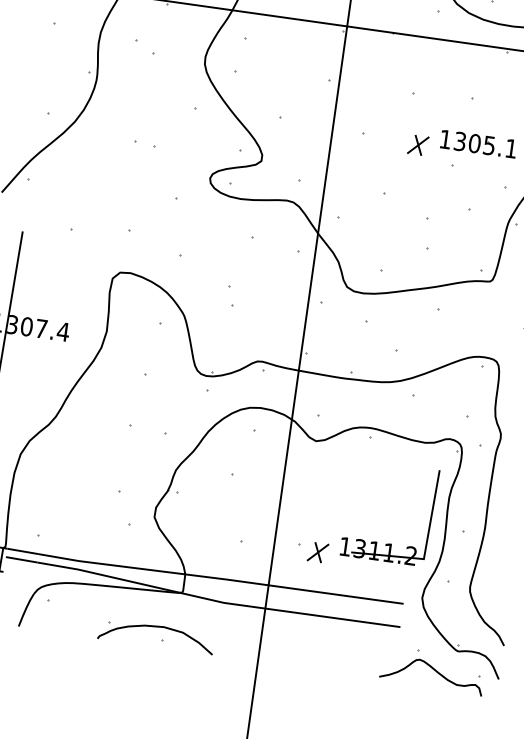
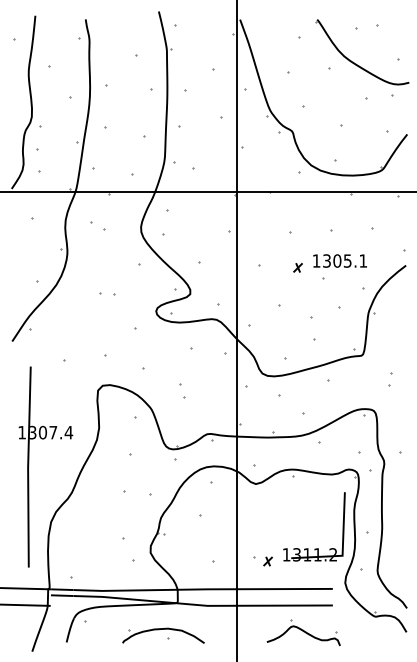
part: (417, 144) -> (297, 267), size x0.6
part: (317, 552) -> (267, 561), size x0.6
part: (432, 670) -> (303, 632), moved

